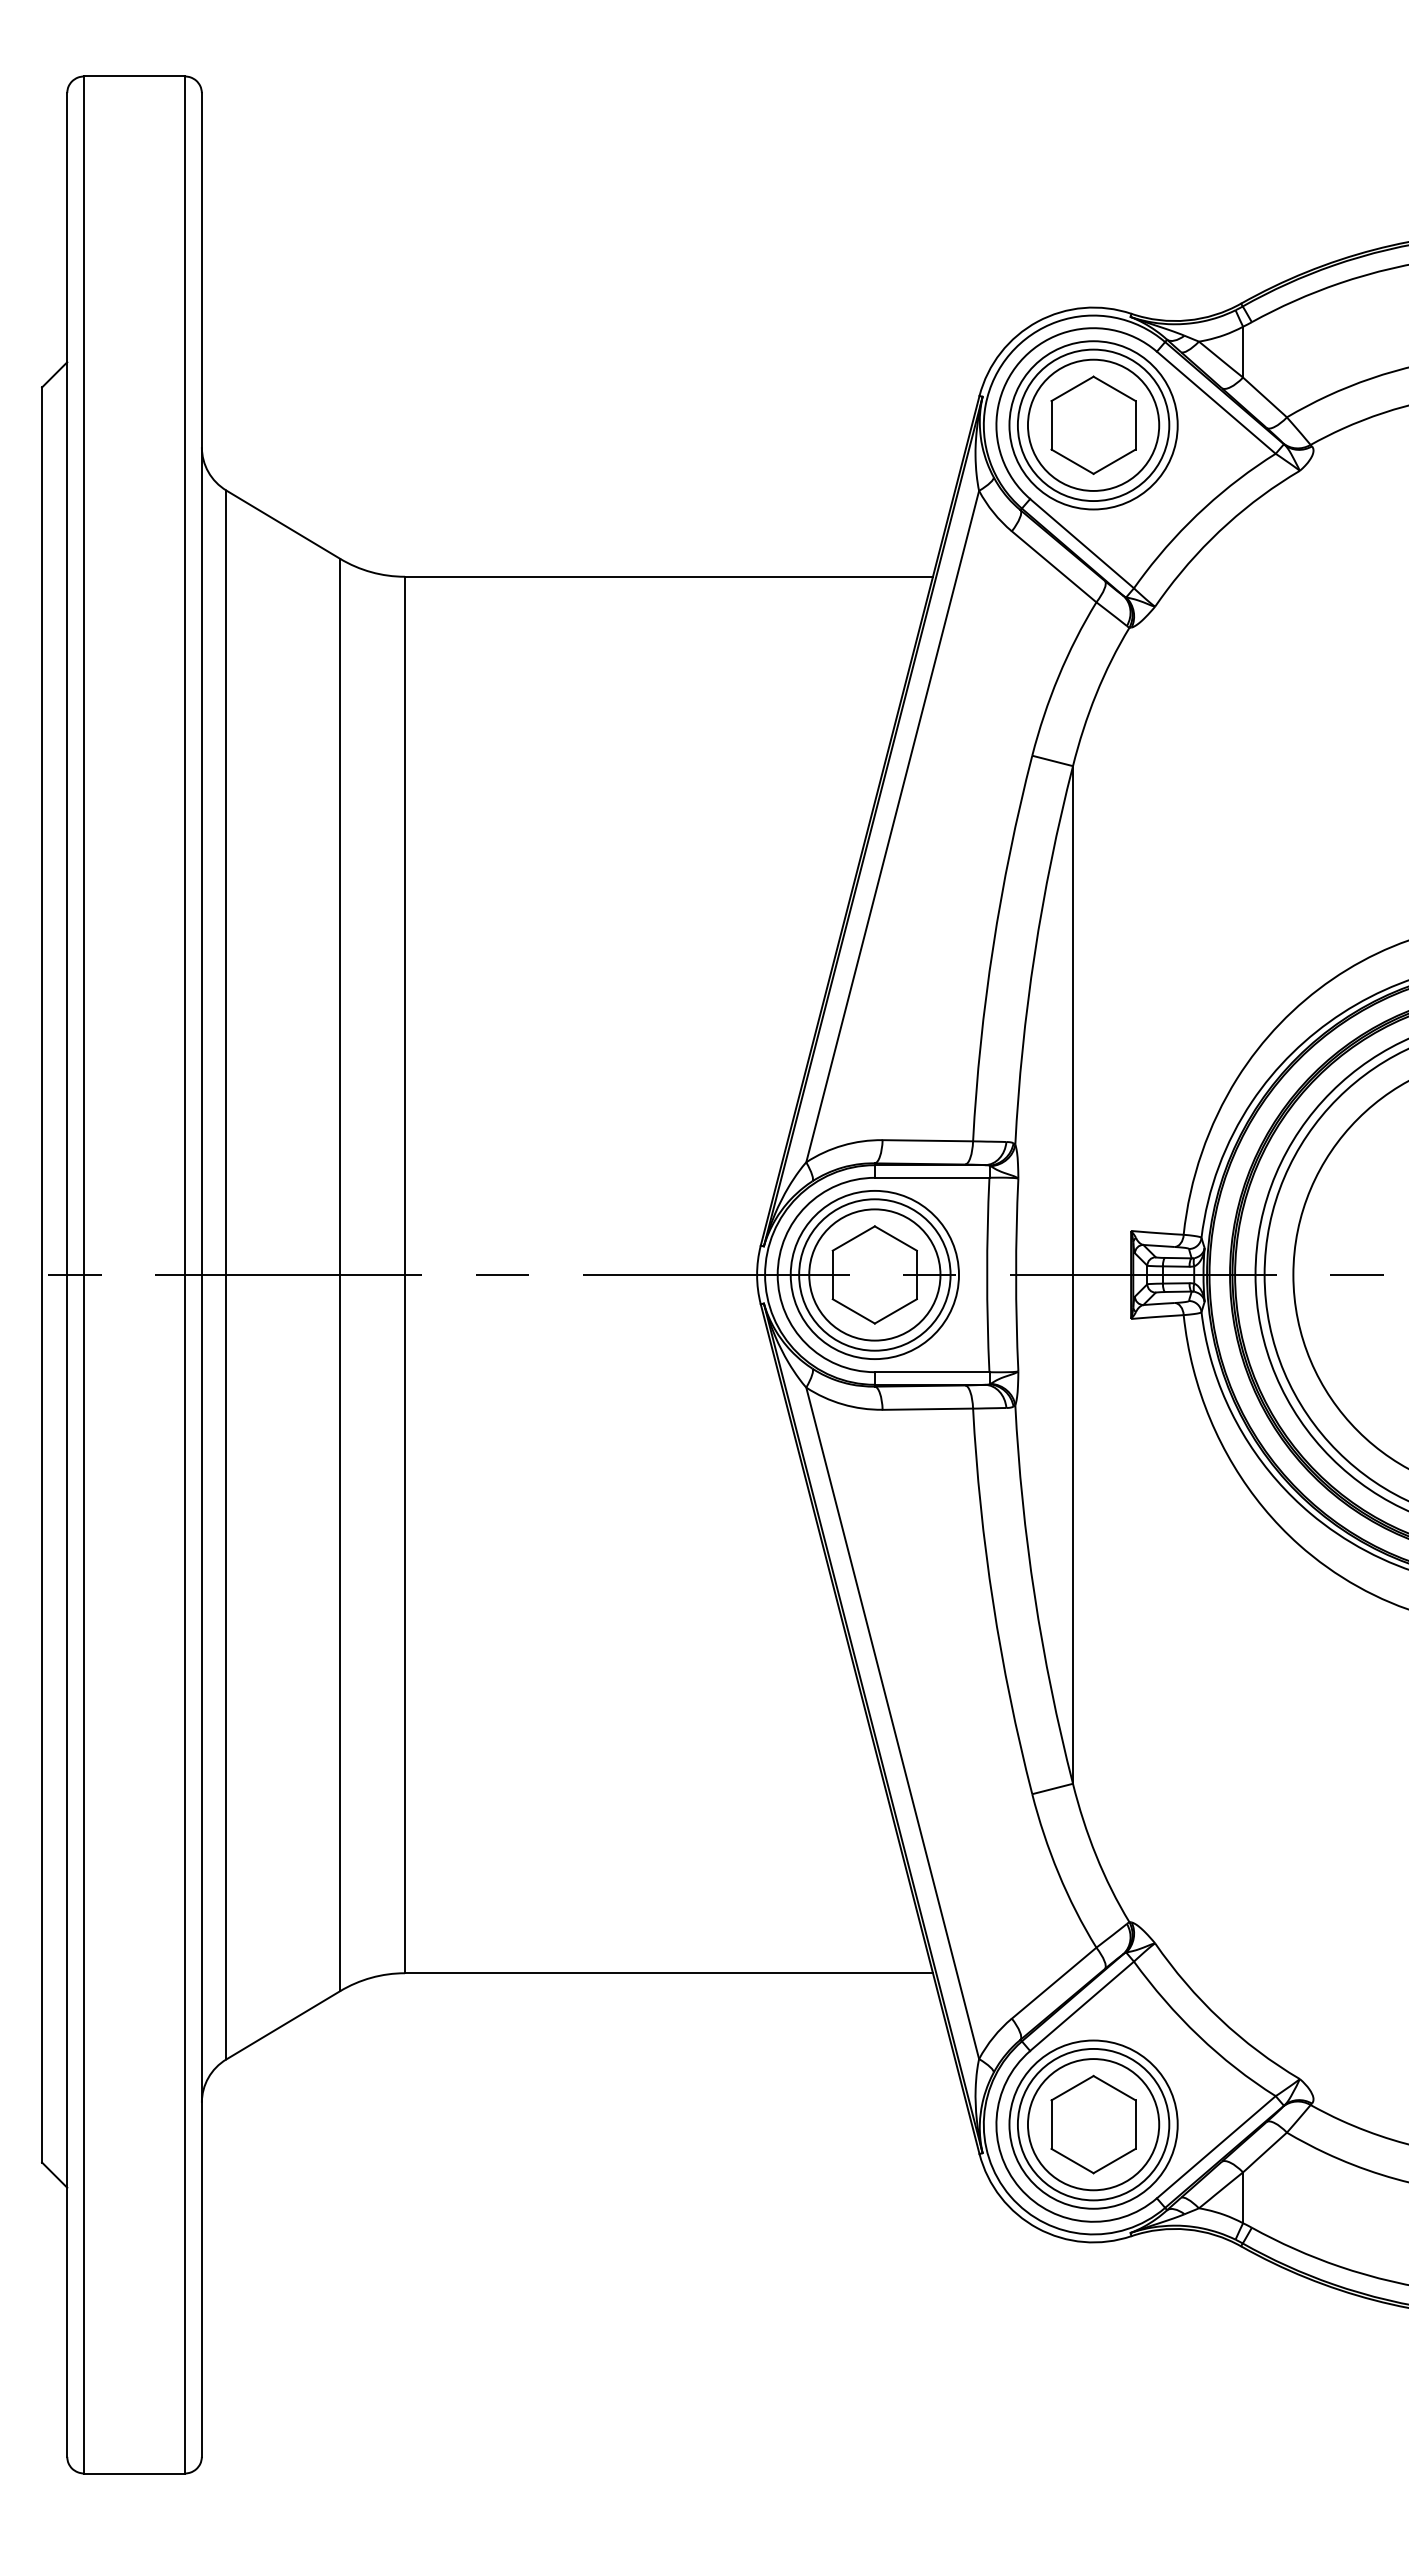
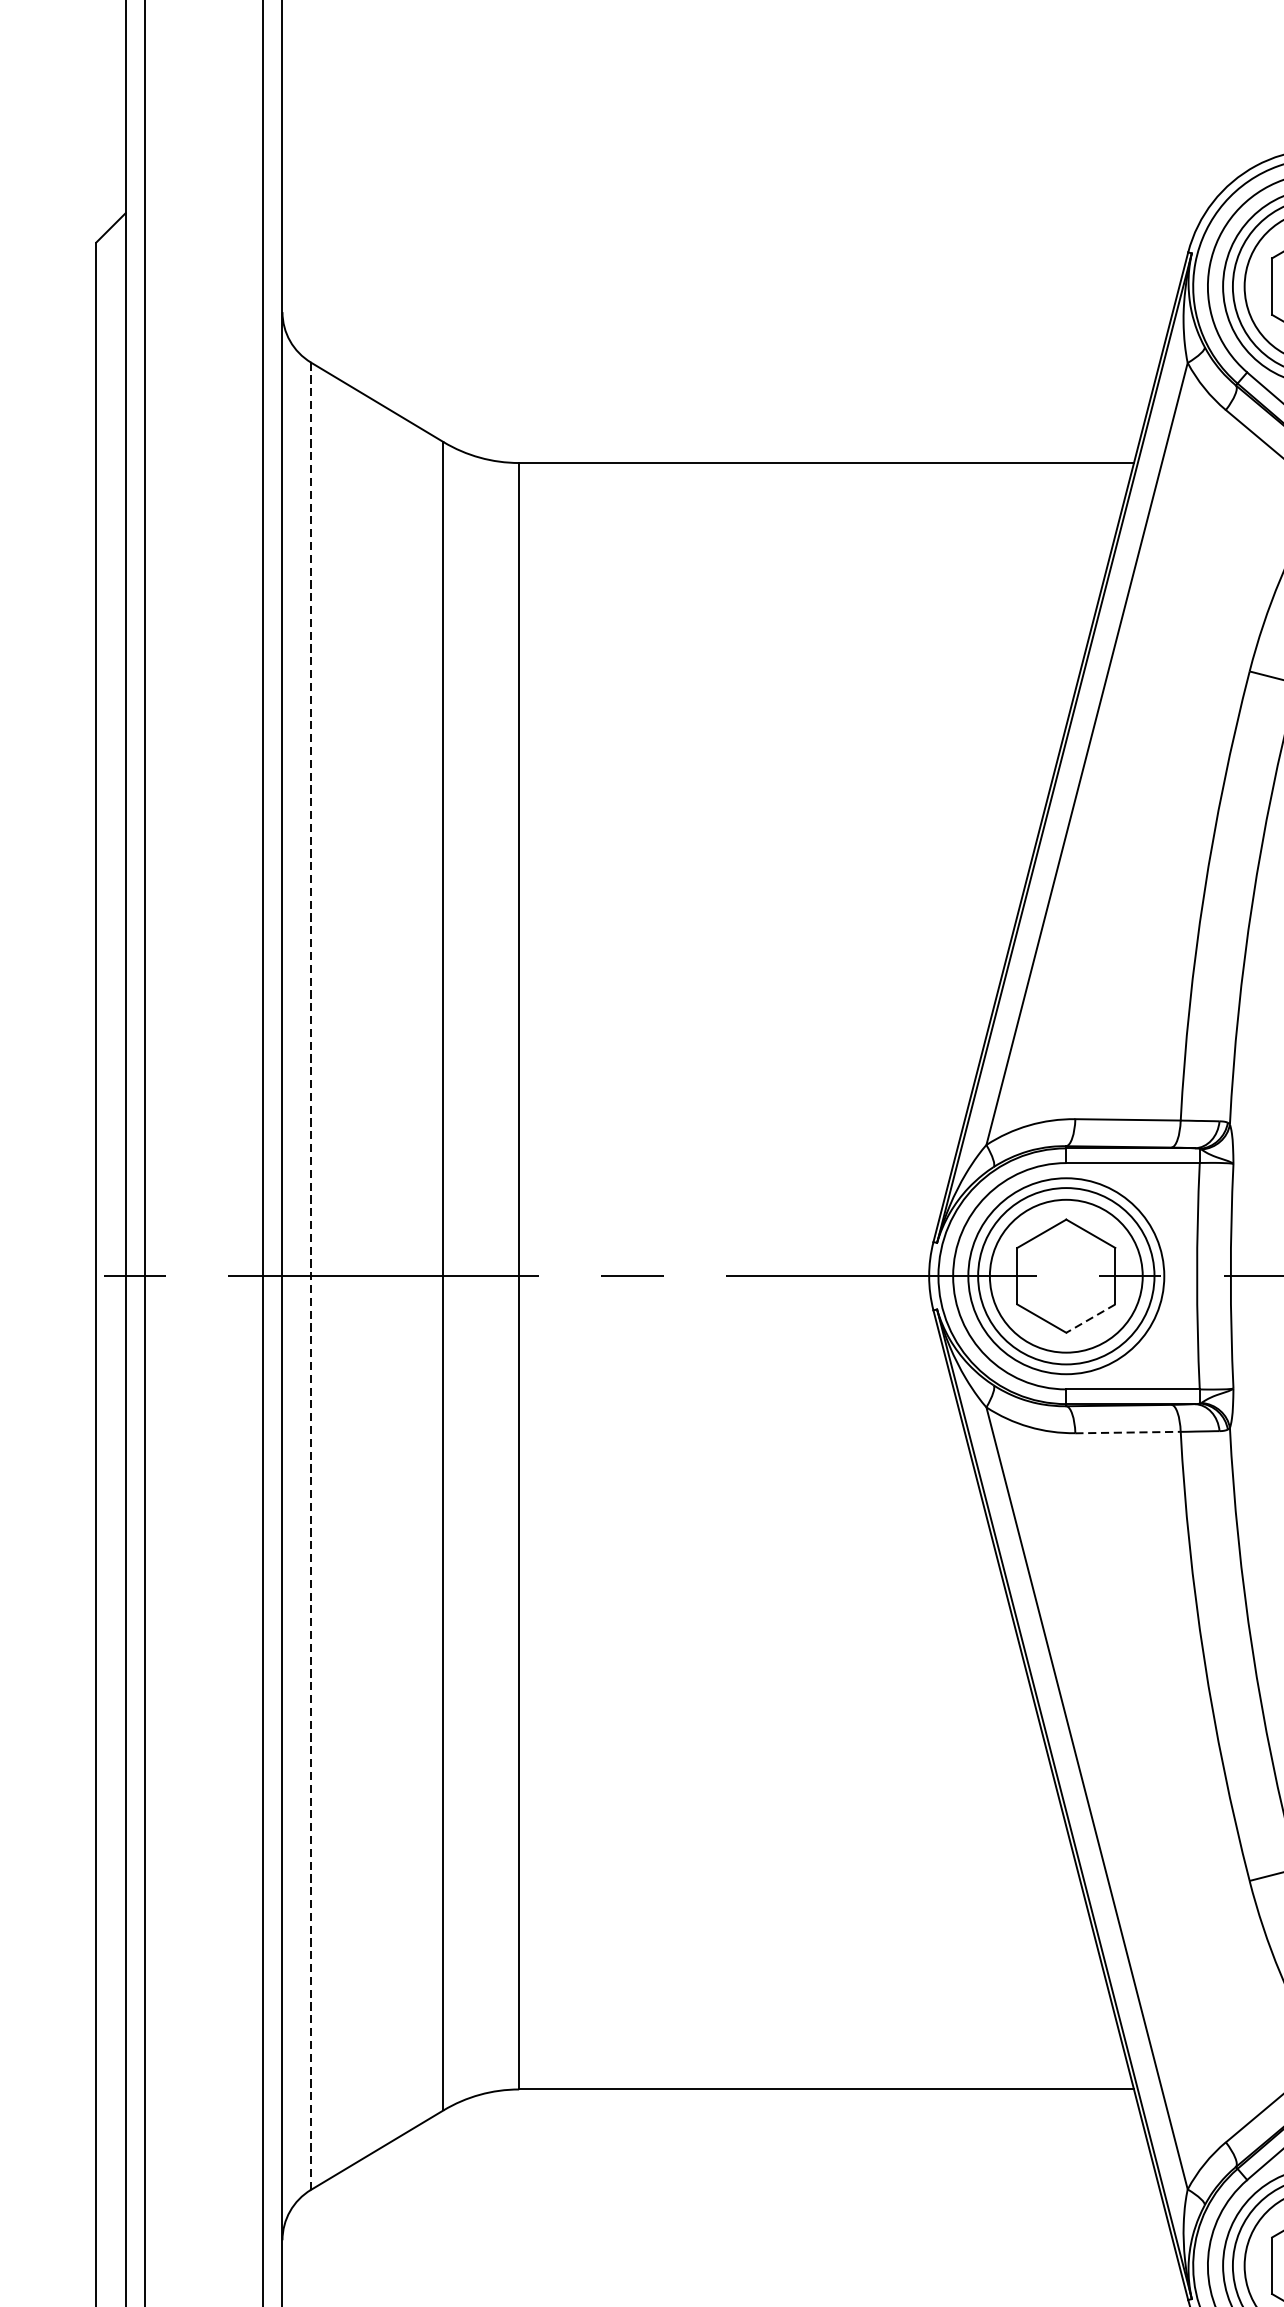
line: (226, 1275) -> (311, 1276), solid -> dashed
line: (895, 1311) -> (1090, 1318), solid -> dashed
line: (928, 1409) -> (1128, 1432), solid -> dashed

